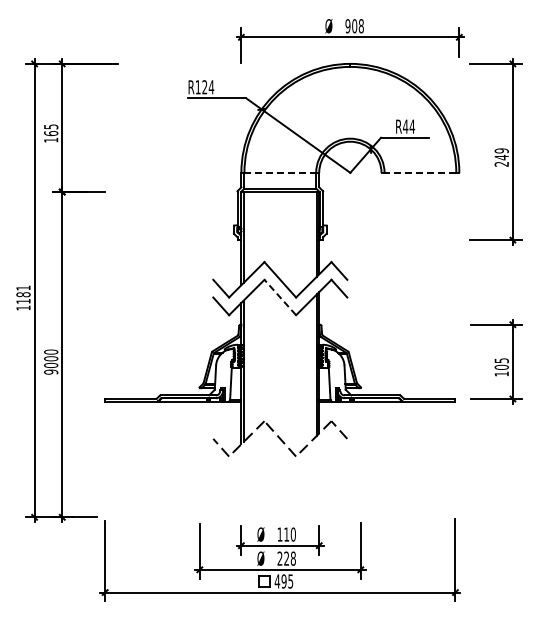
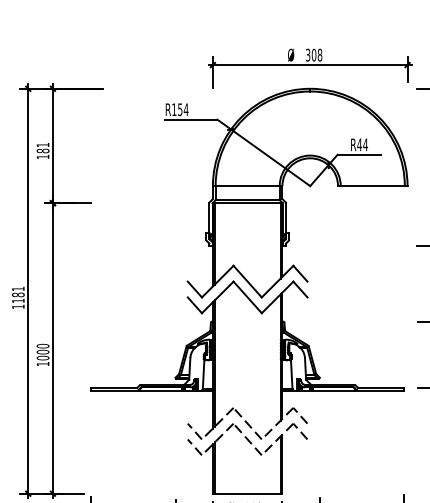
text: (347, 26) -> (307, 55), 908 -> 308
text: (204, 87) -> (179, 109), R124 -> R154
text: (51, 130) -> (43, 148), 165 -> 181
line: (280, 172) -> (247, 185), dashed -> solid
line: (420, 172) -> (372, 185), dashed -> solid
line: (280, 297) -> (247, 297), dashed -> solid
text: (51, 371) -> (43, 363), 9000 -> 1000
part: (288, 467) -> (254, 449), added

